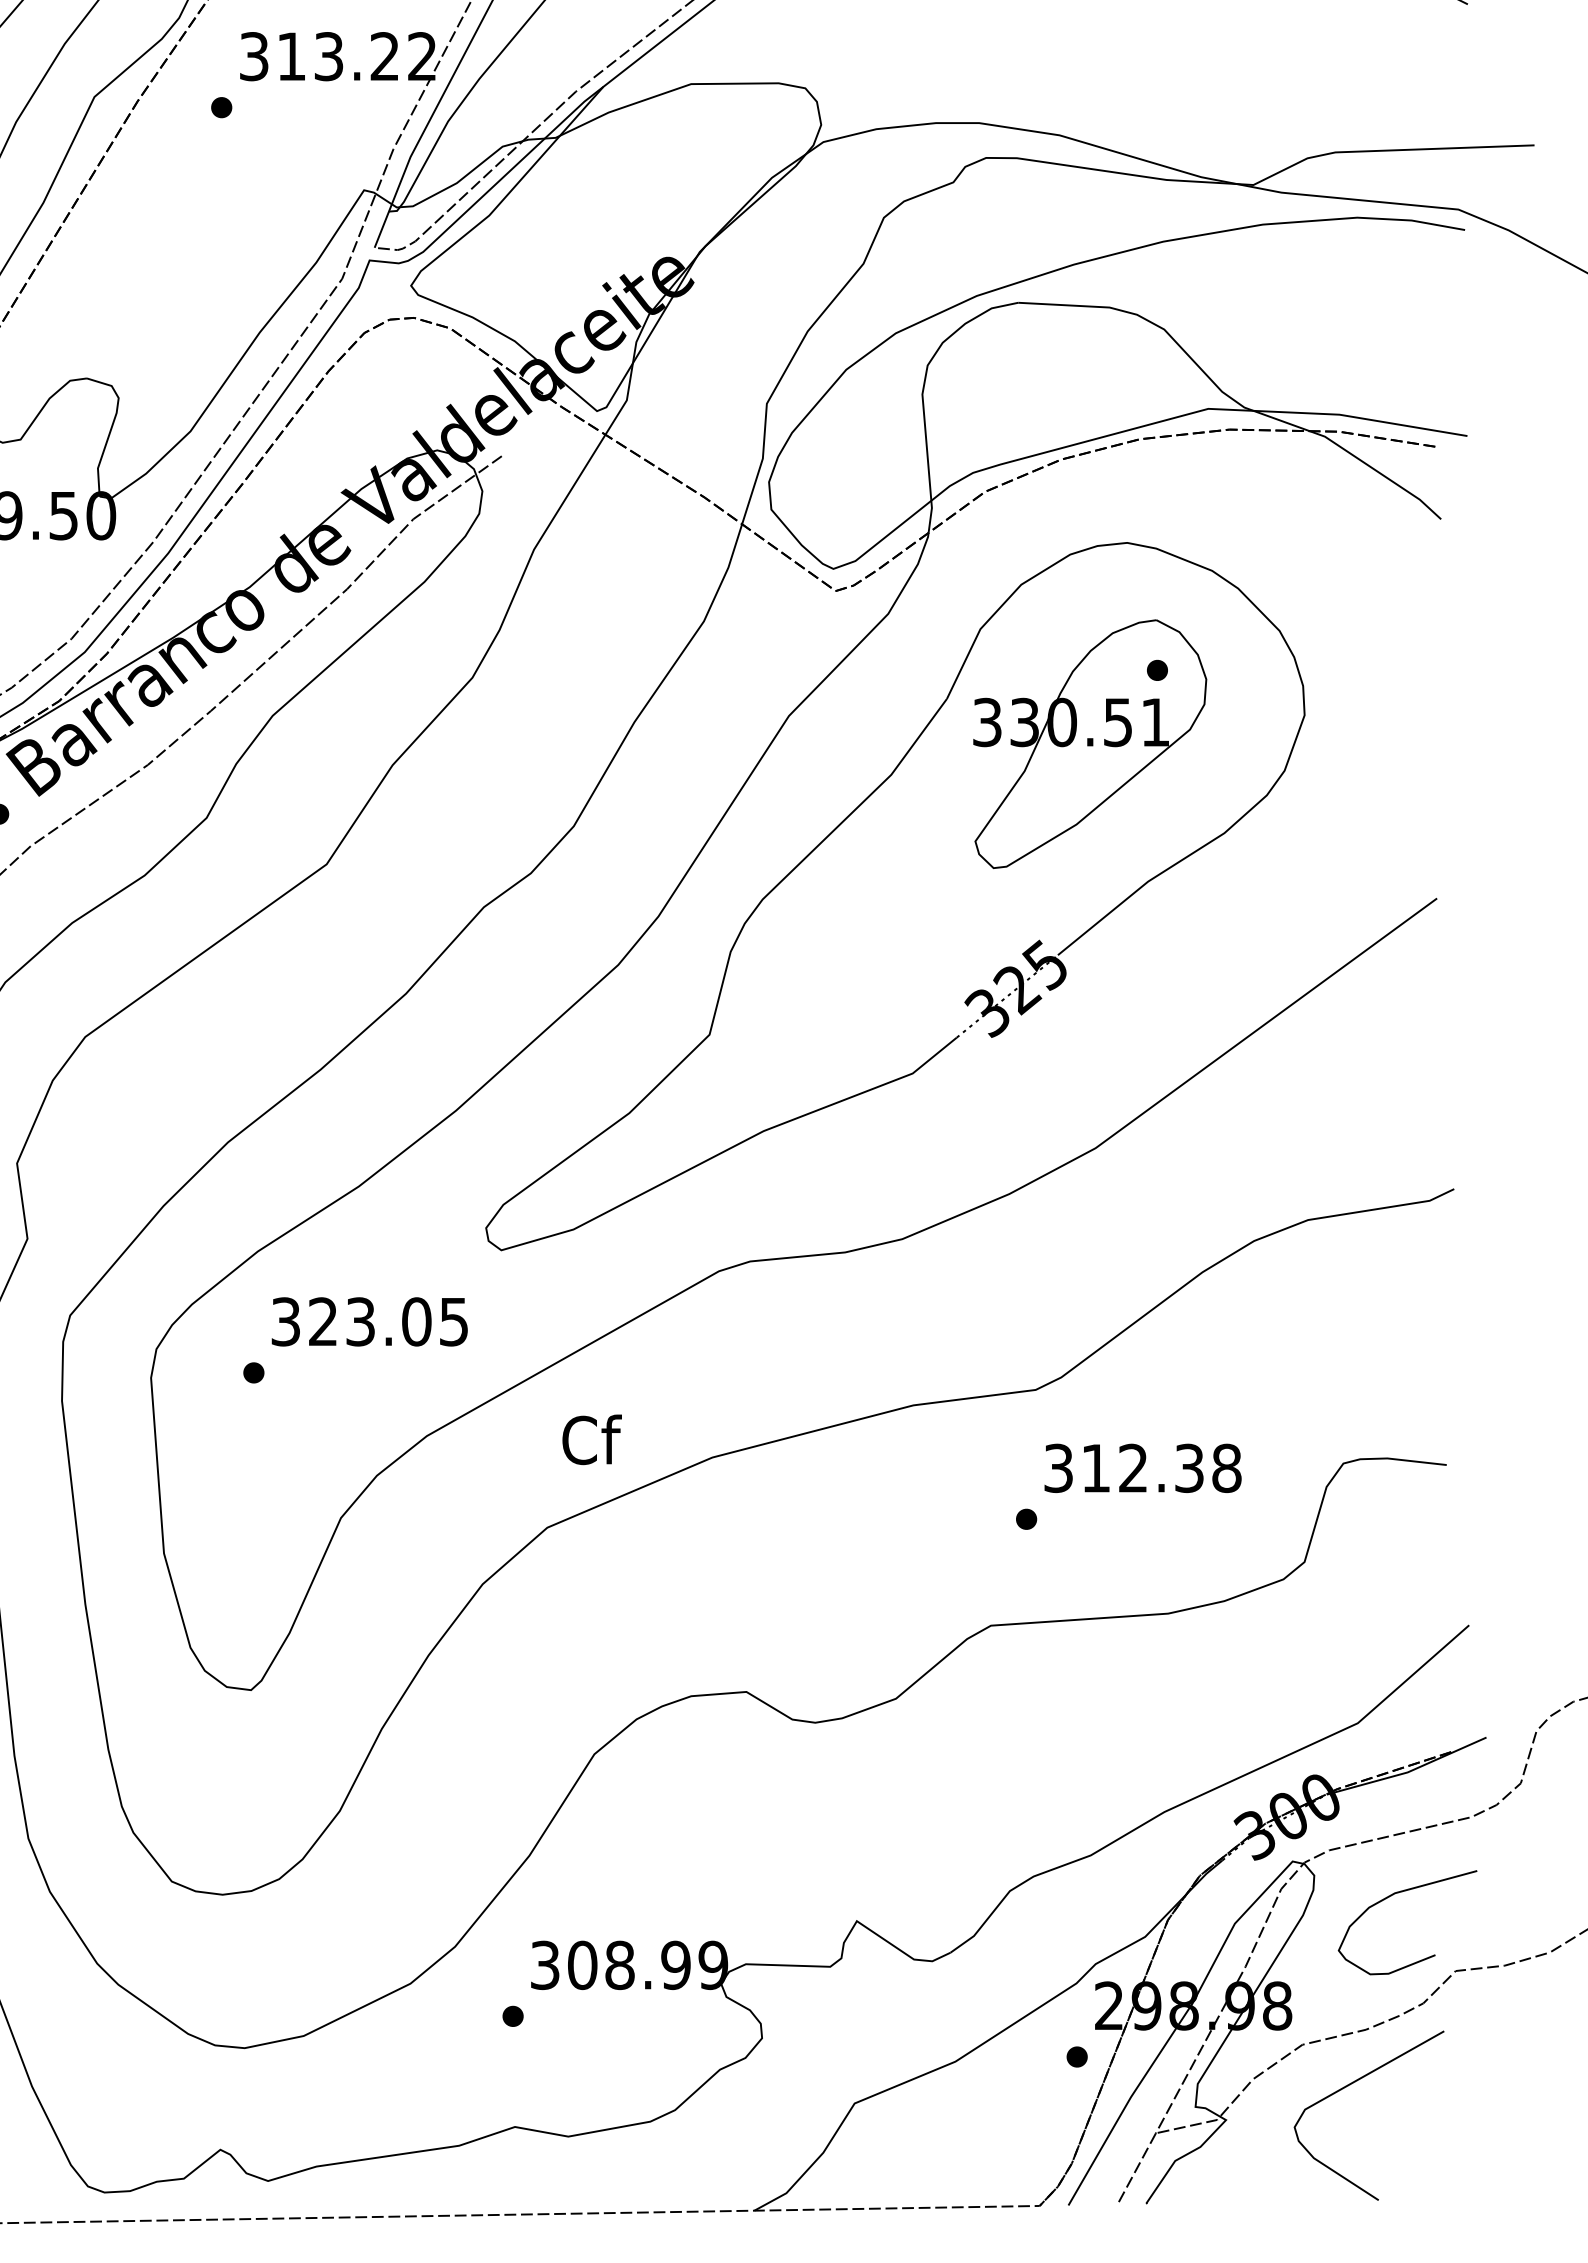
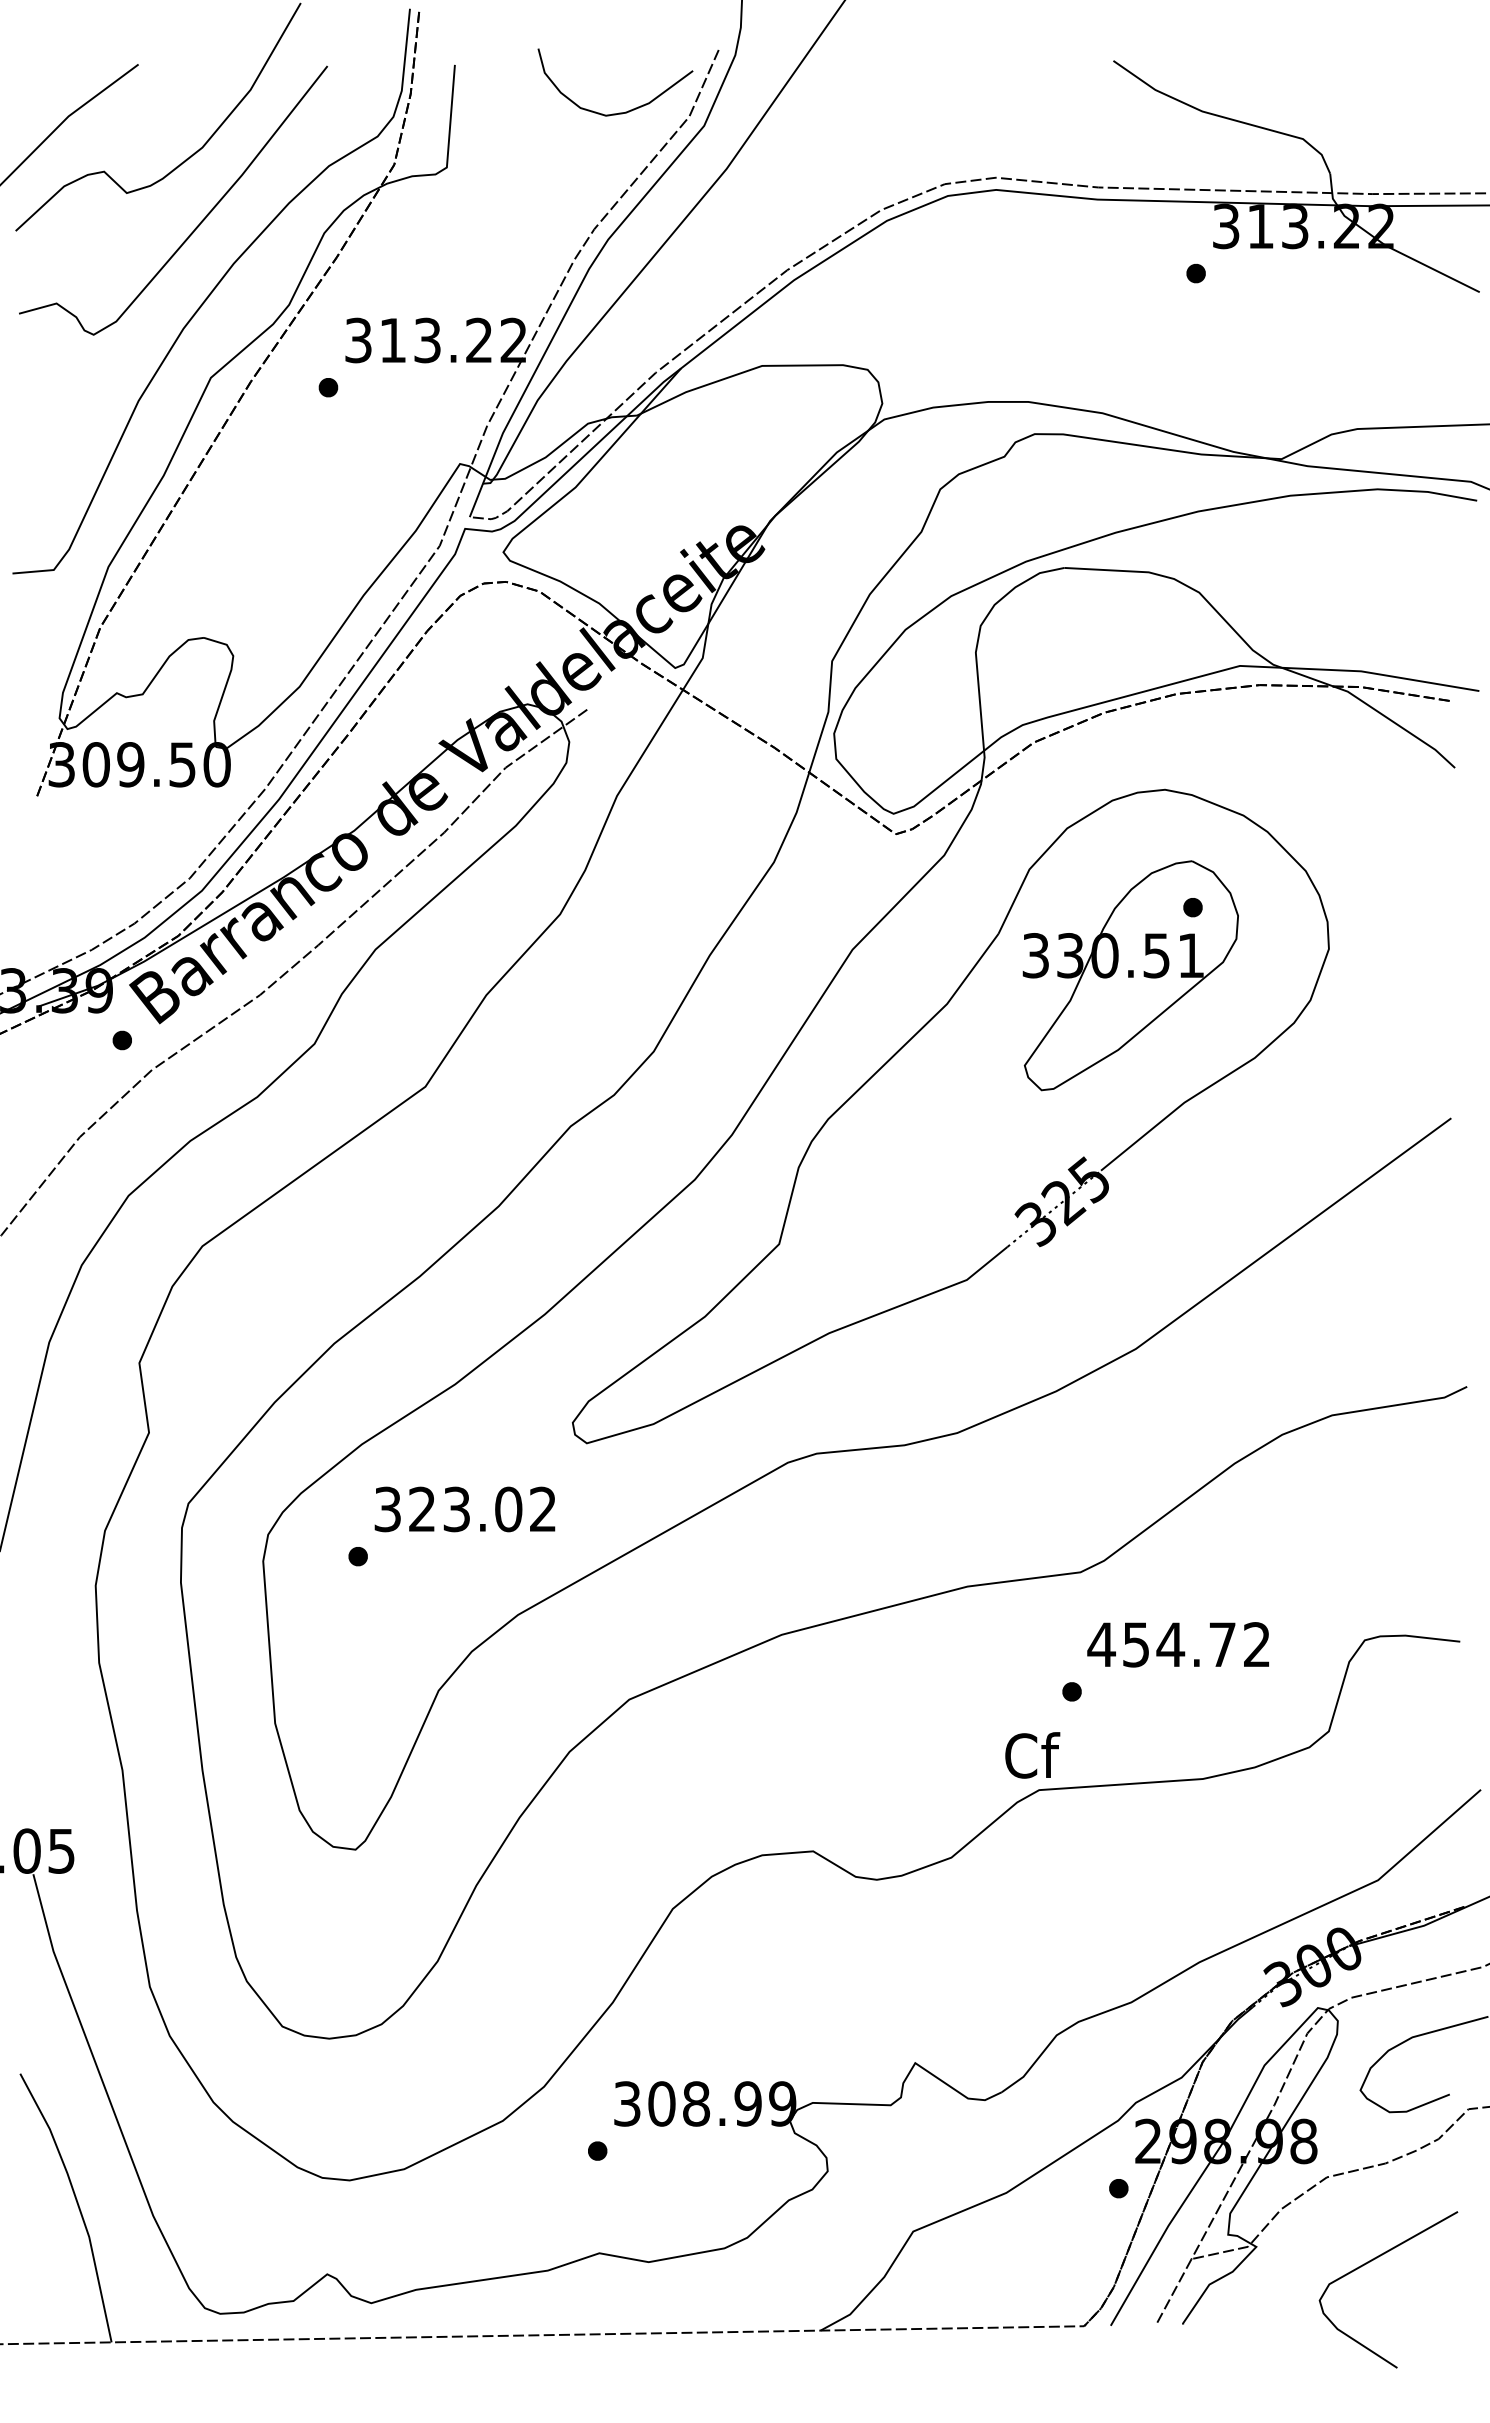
text: (453, 1321) -> (542, 1509), 323.05 -> 323.02
text: (591, 1439) -> (1032, 1755), moved
text: (1141, 1468) -> (1178, 1644), 312.38 -> 454.72
curve: (1349, 2086) -> (1370, 2262), moved

